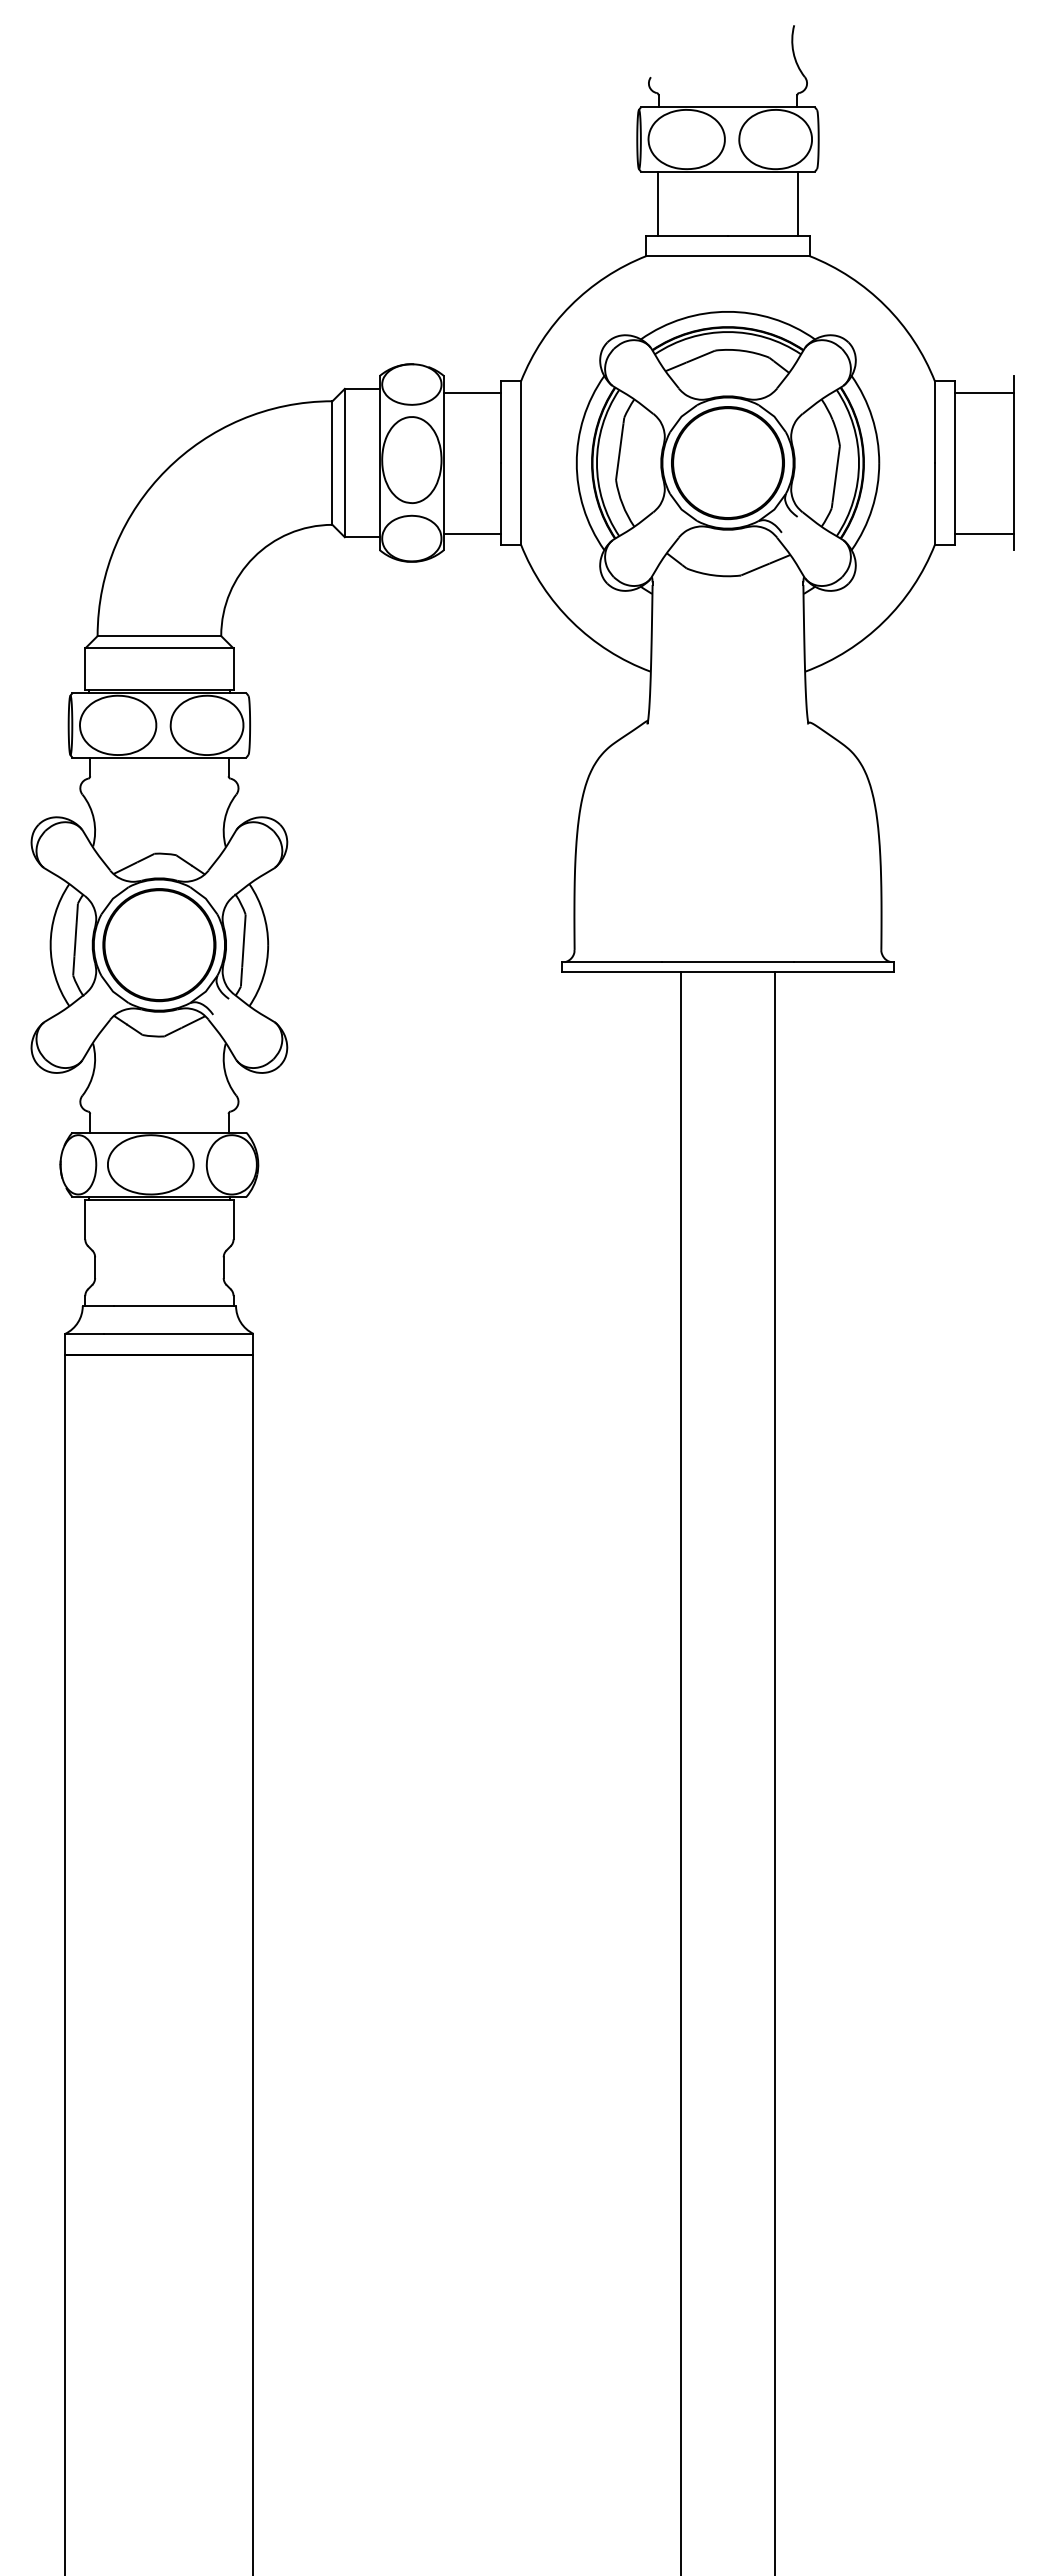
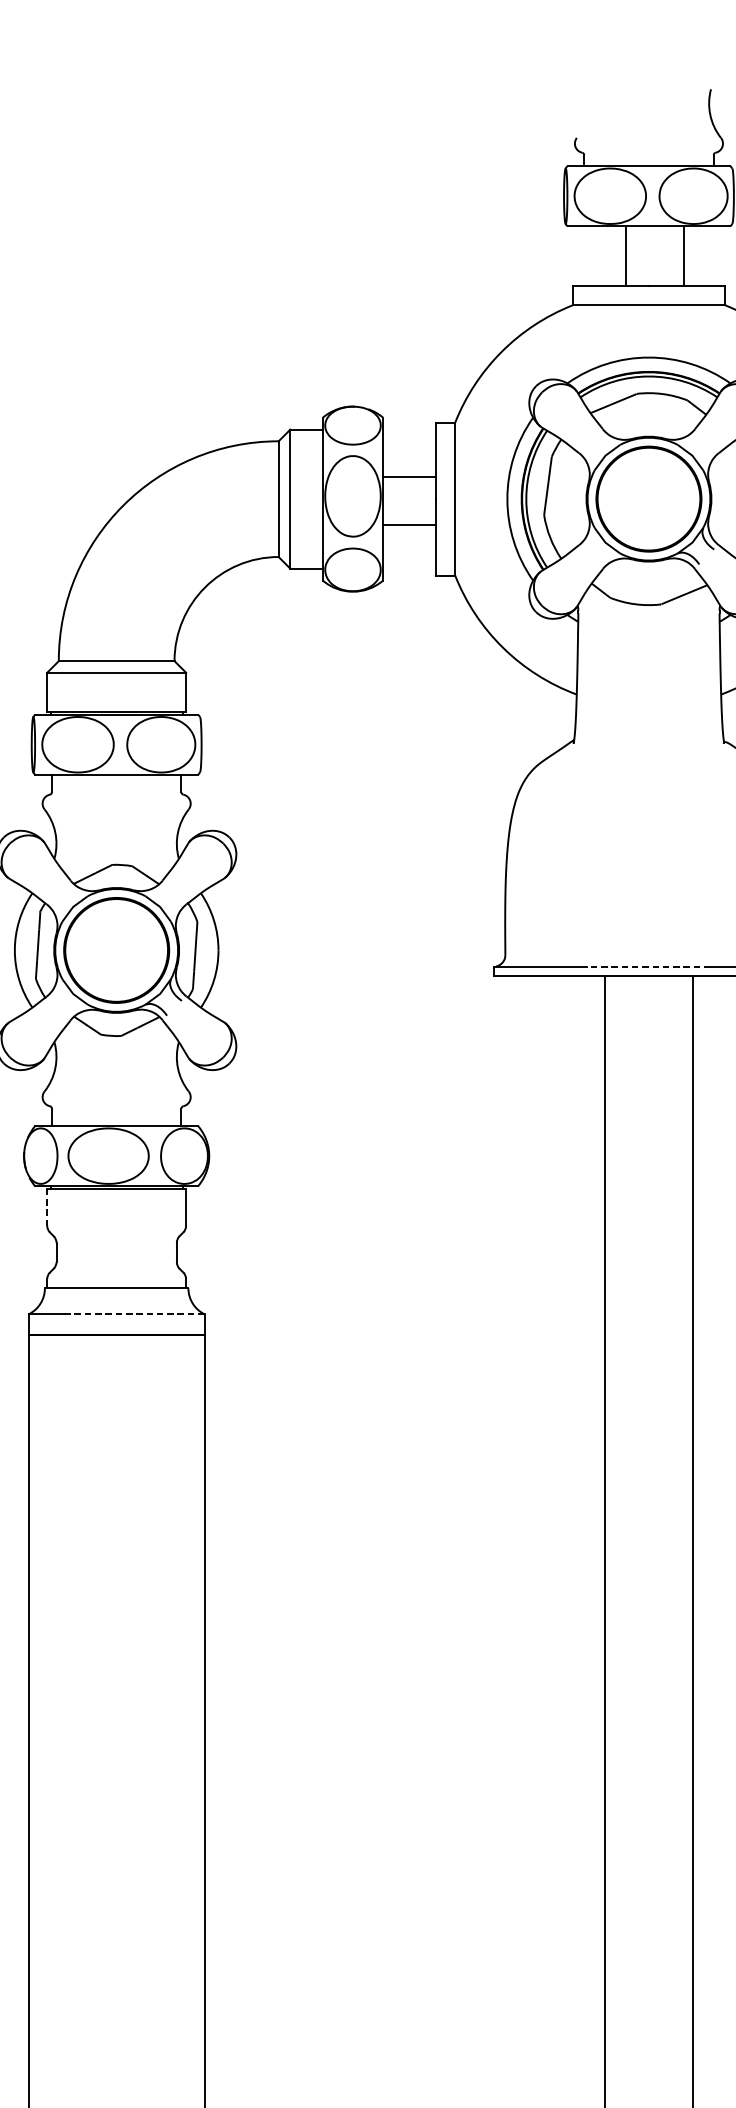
line: (657, 203) -> (626, 256), moved
line: (798, 203) -> (684, 256), moved
line: (472, 392) -> (409, 477), moved
line: (472, 533) -> (409, 524), moved
line: (727, 962) -> (648, 966), solid -> dashed
line: (85, 1219) -> (47, 1207), solid -> dashed
line: (178, 1333) -> (134, 1314), solid -> dashed

